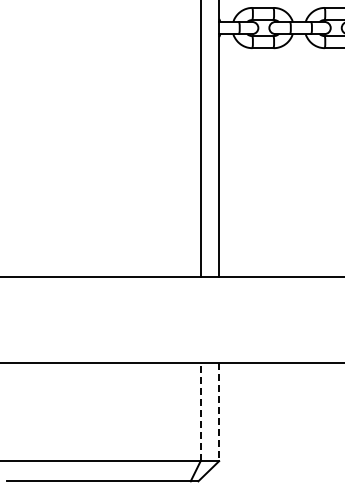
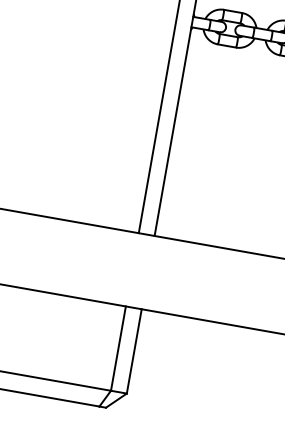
line: (200, 411) -> (118, 348), dashed -> solid
line: (219, 412) -> (134, 351), dashed -> solid

